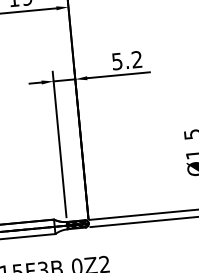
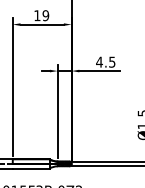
text: (126, 59) -> (105, 61), 5.2 -> 4.5

